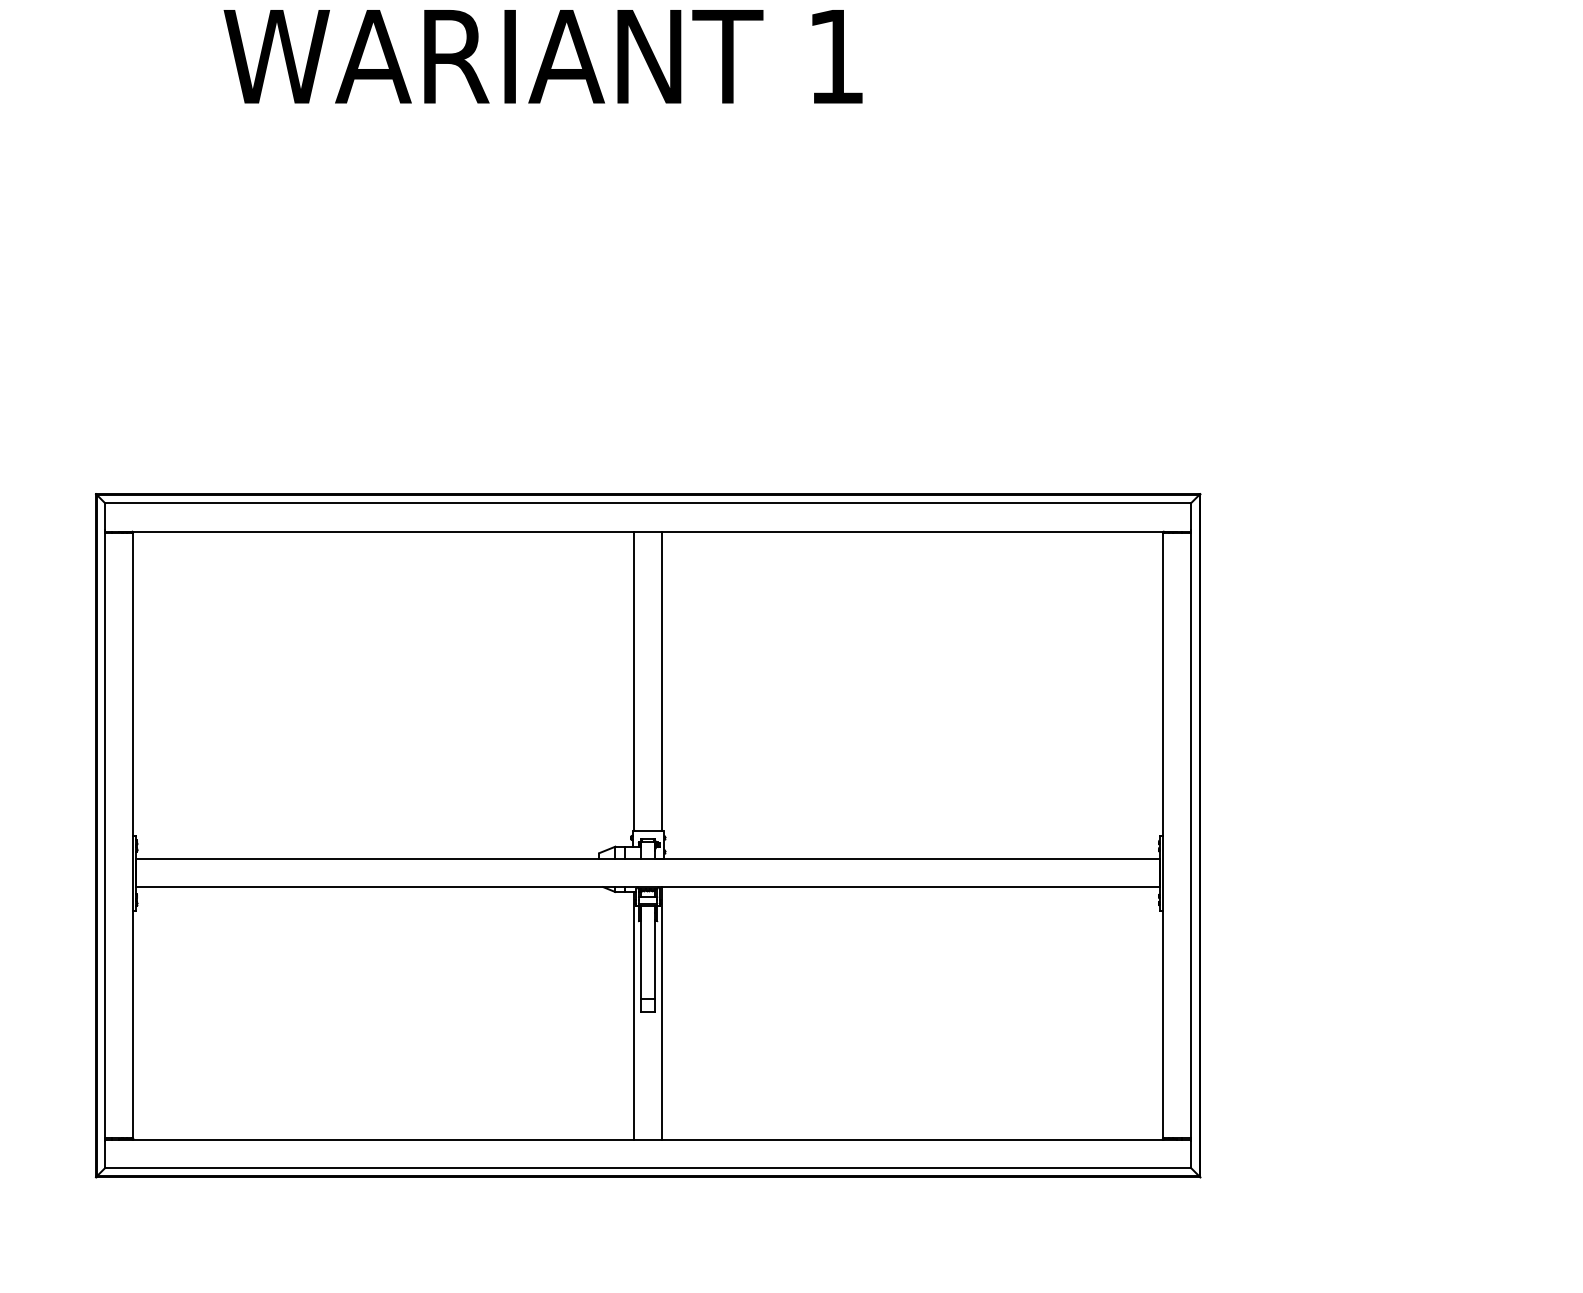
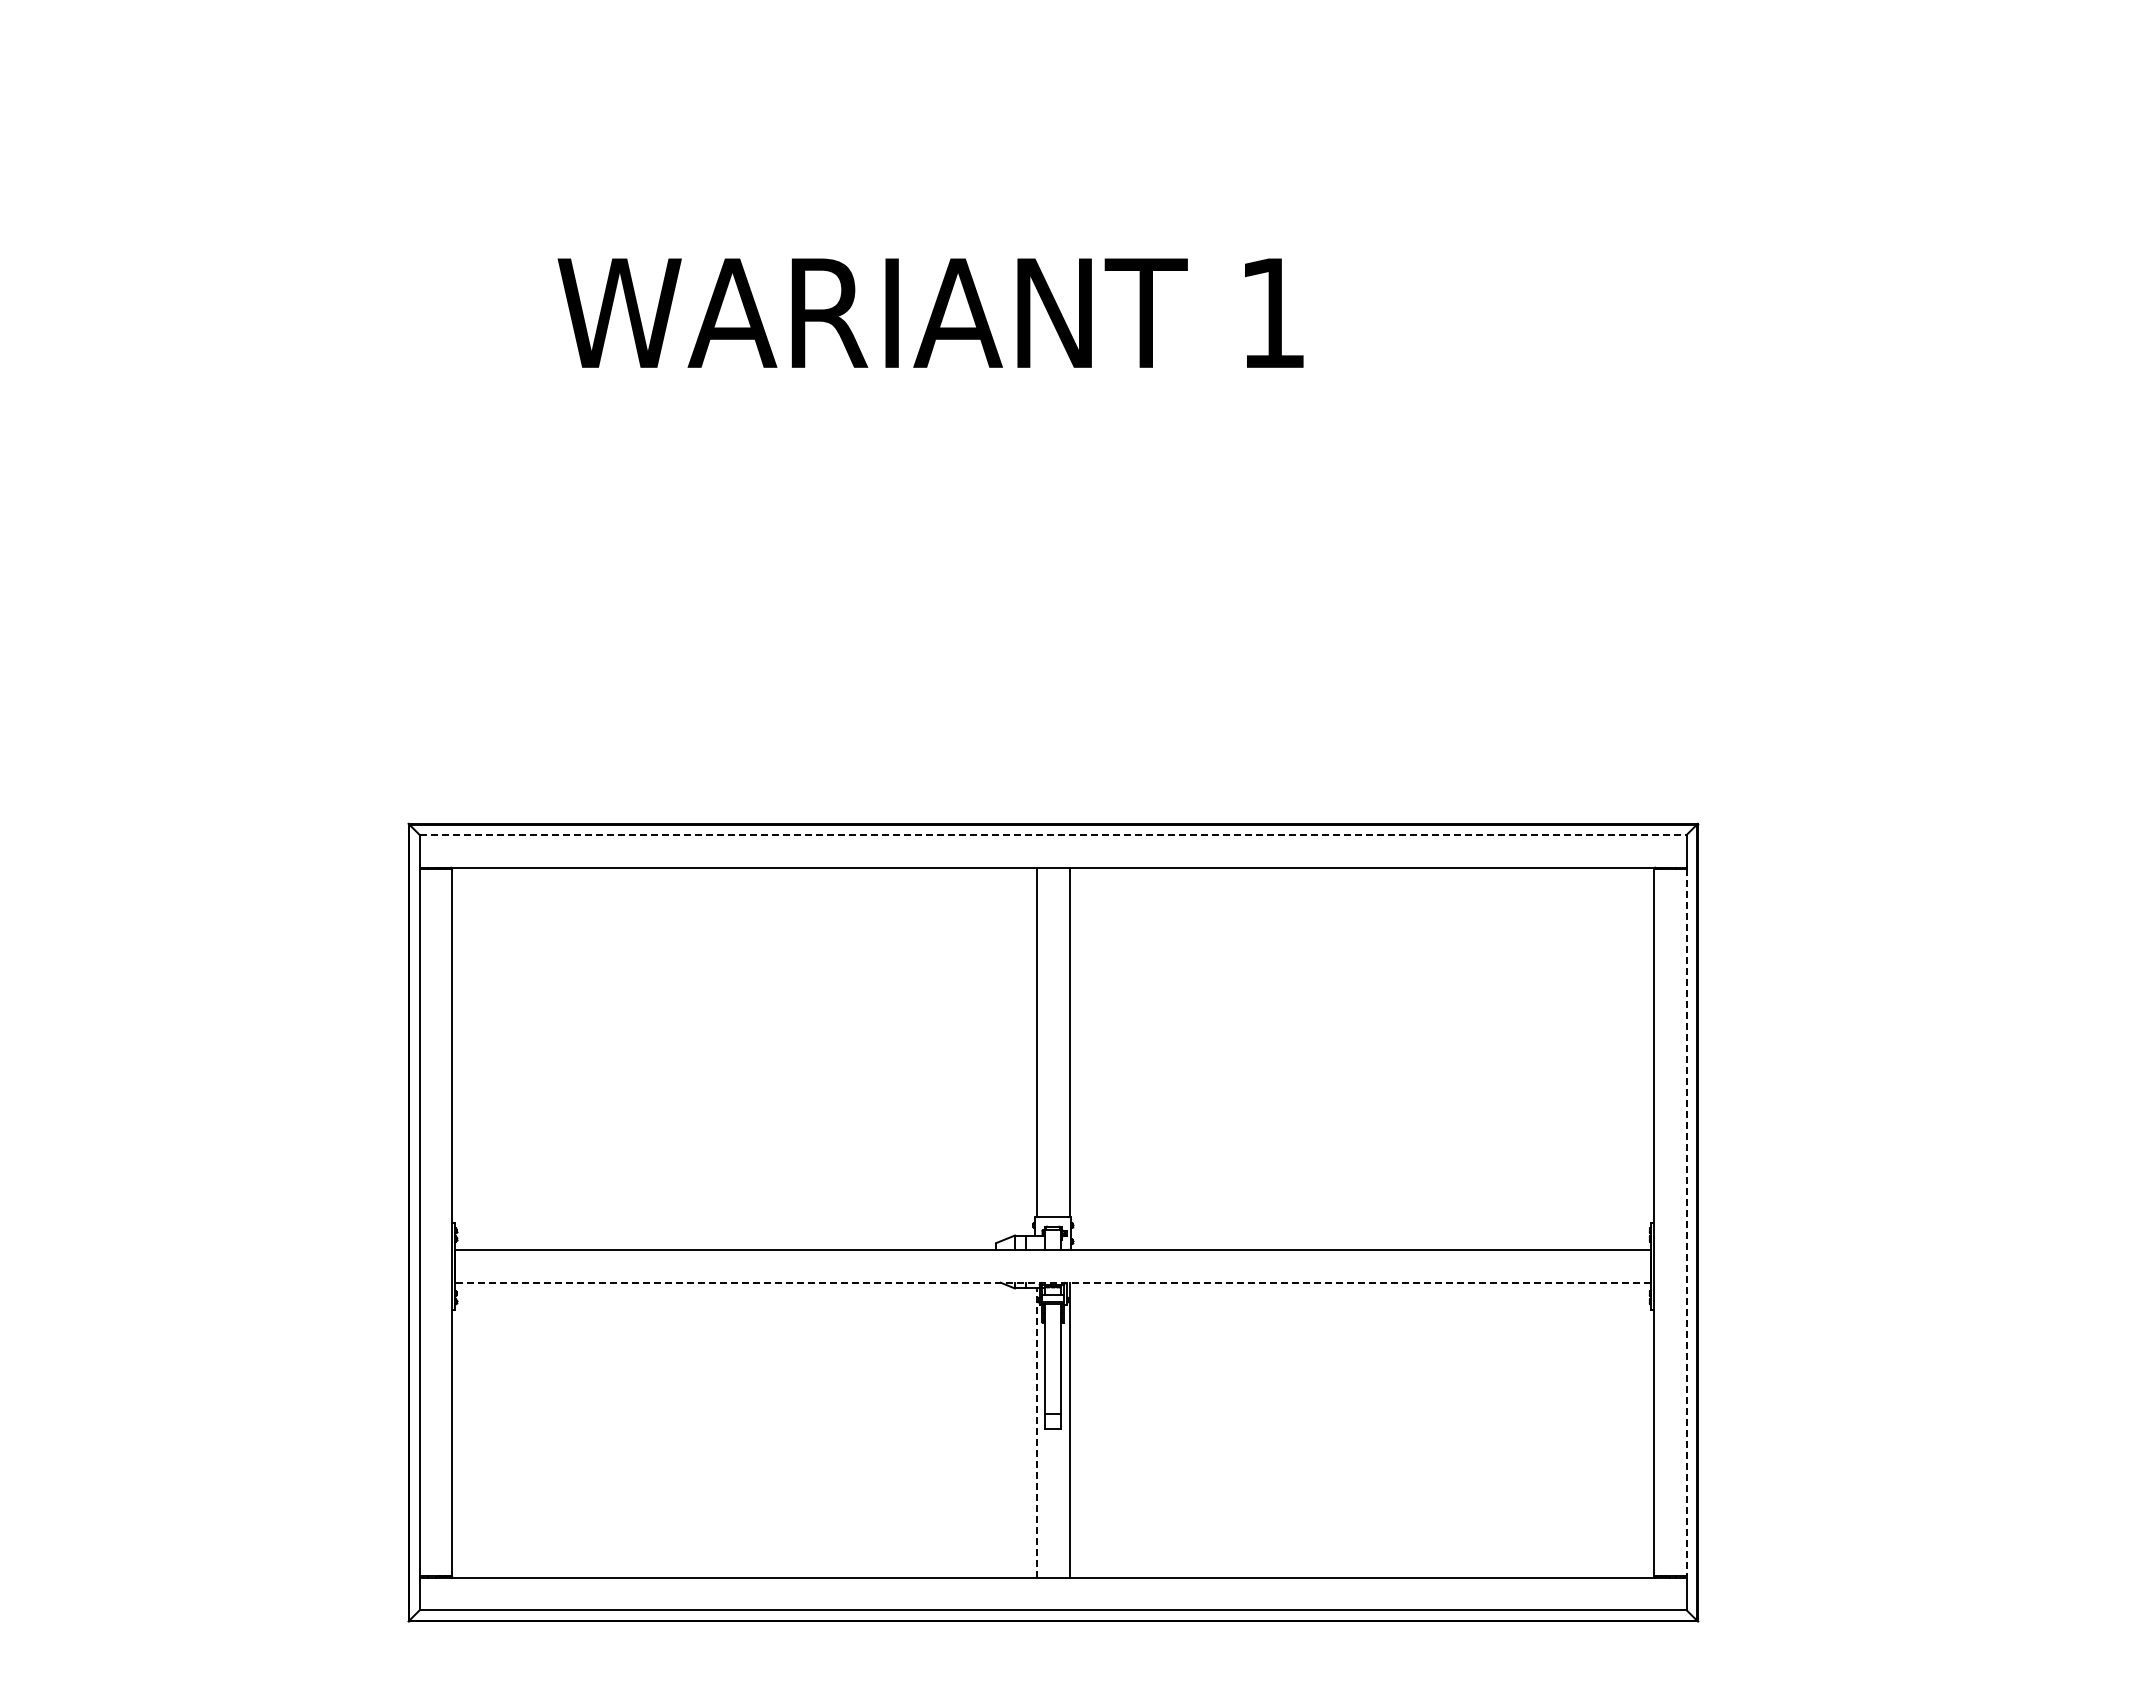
line: (648, 503) -> (1053, 834), solid -> dashed
line: (1190, 836) -> (1686, 1223), solid -> dashed
line: (647, 886) -> (1052, 1282), solid -> dashed
line: (633, 1016) -> (1036, 1433), solid -> dashed

